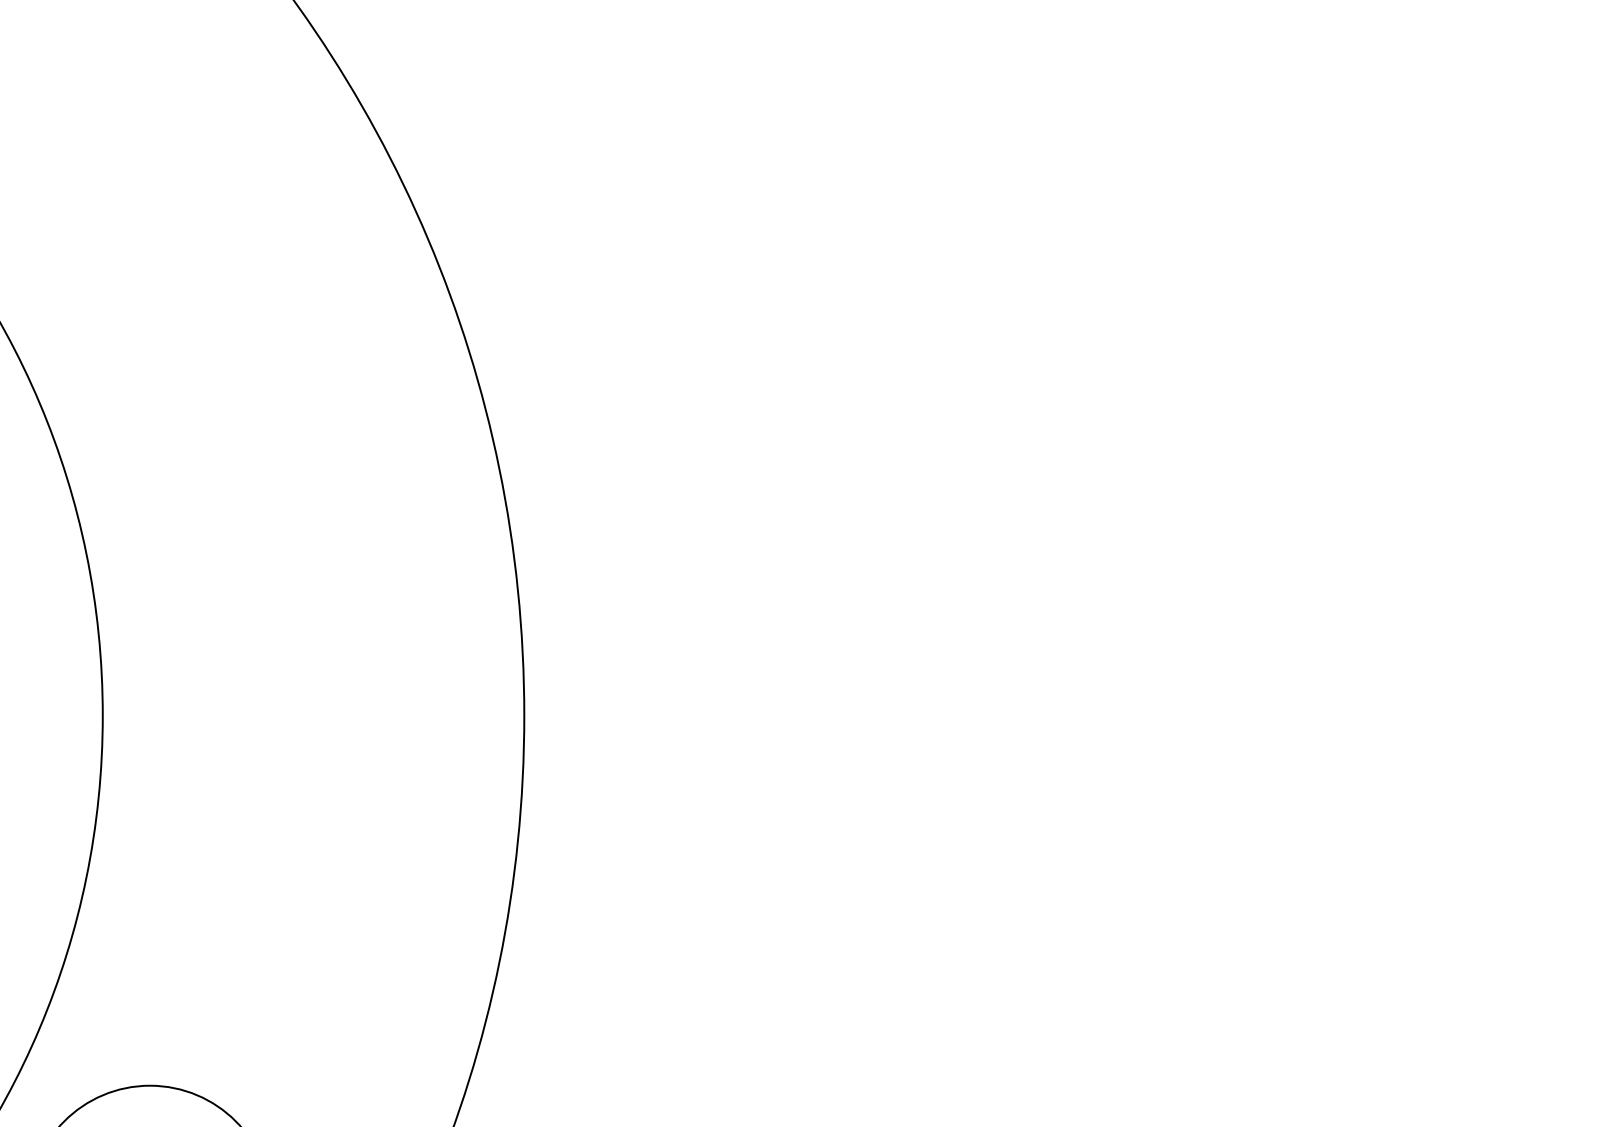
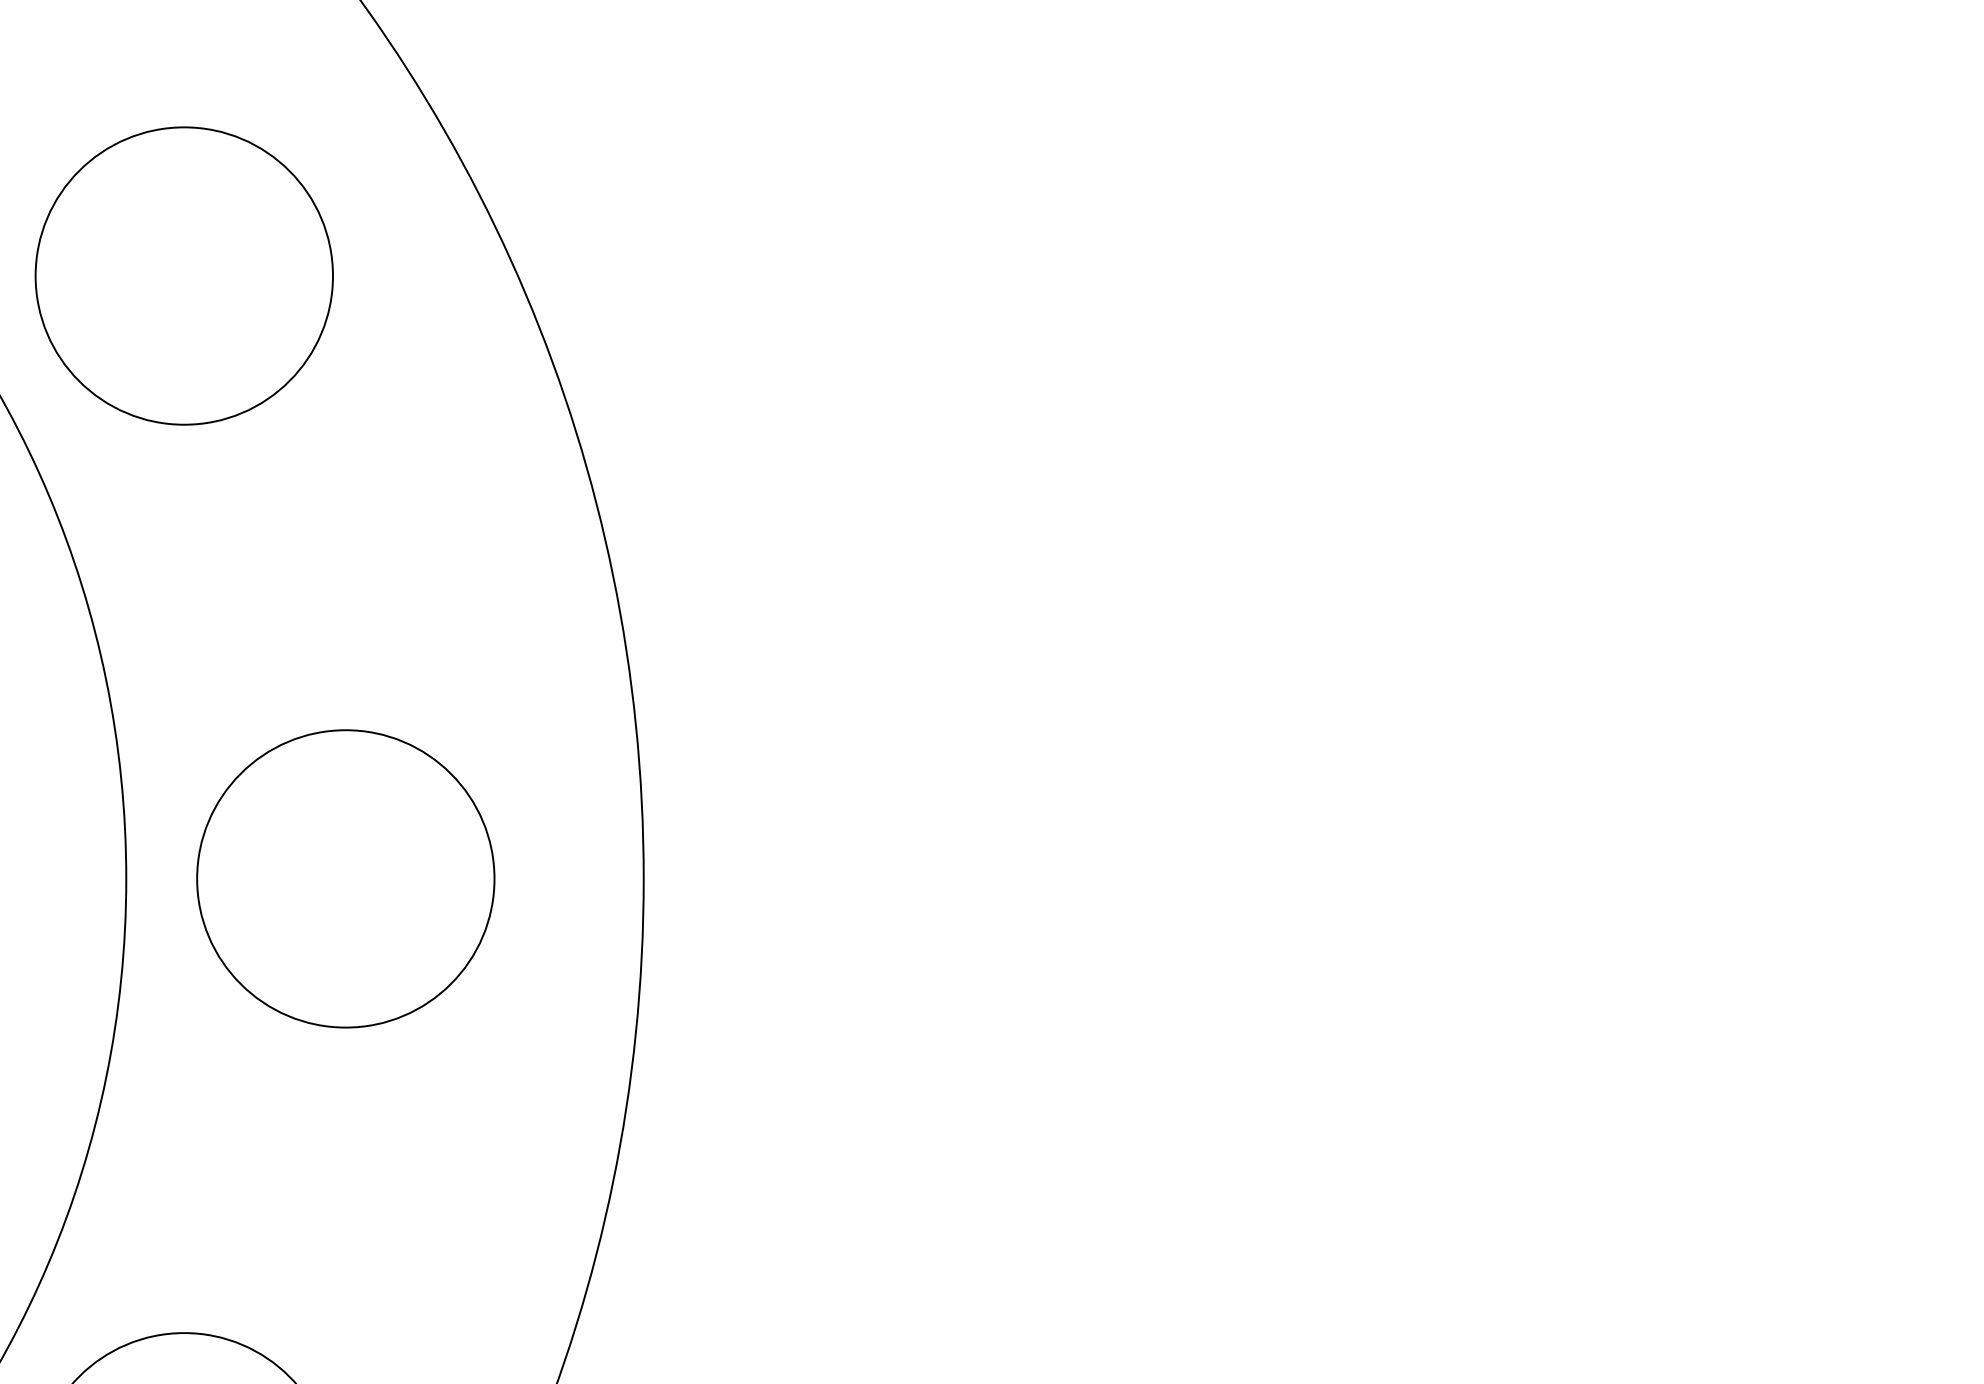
circle: (149, 224) -> (183, 275), added
circle: (281, 715) -> (345, 878), added

